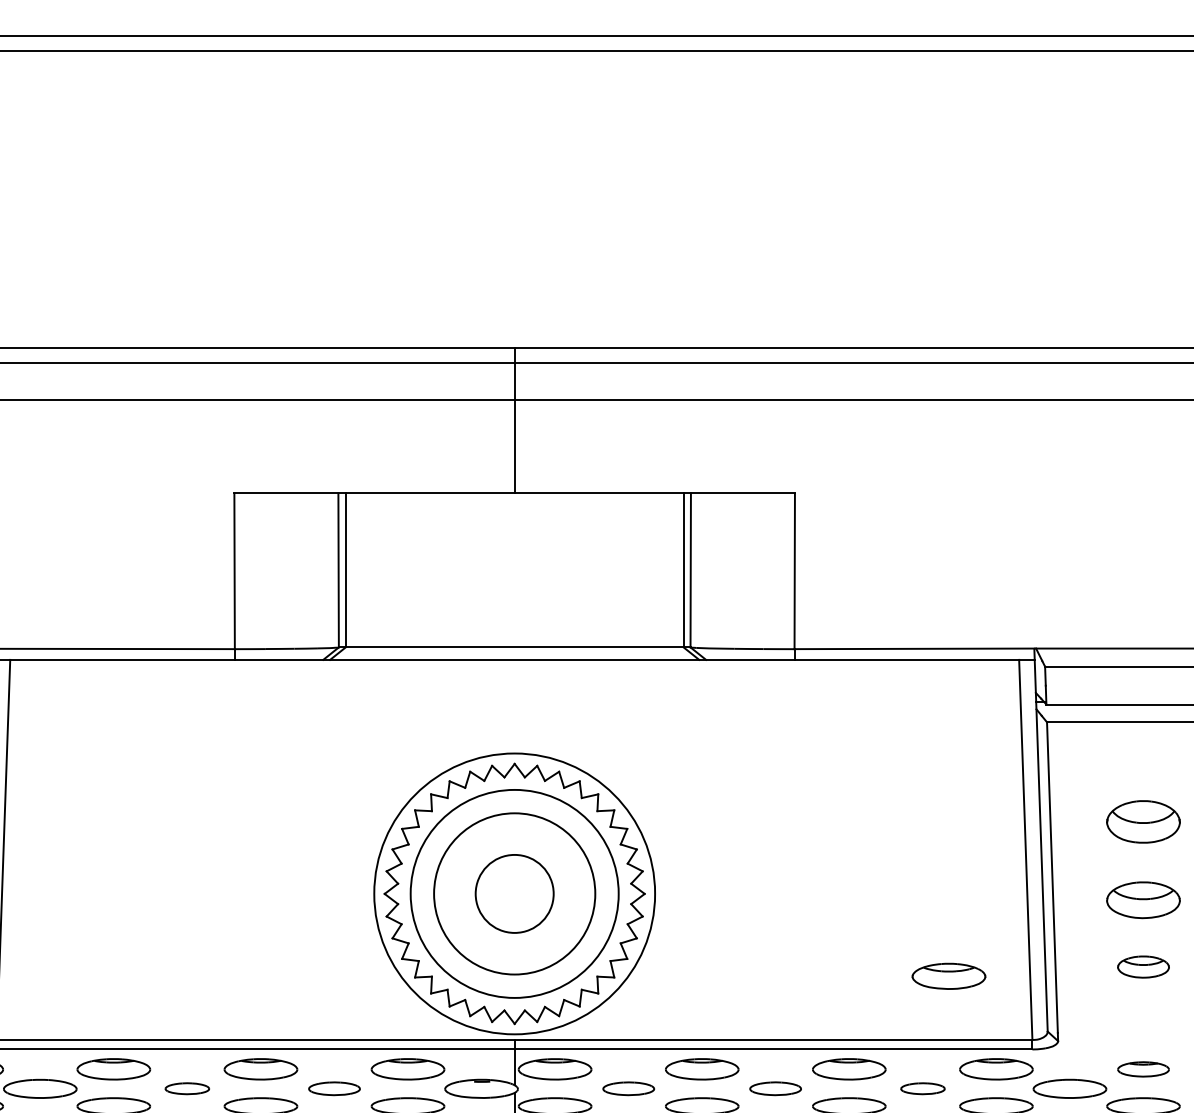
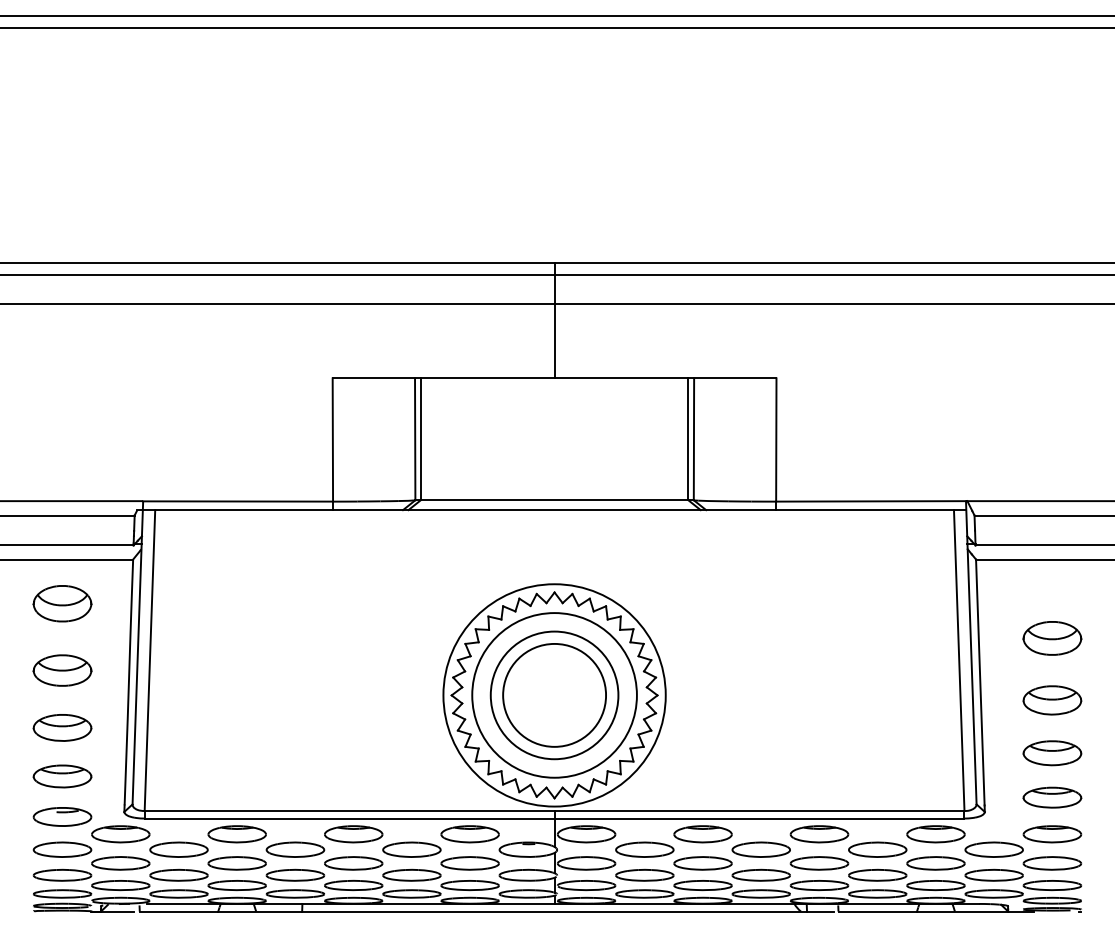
circle: (514, 892) -> (554, 694), size x1.67
part: (1143, 967) -> (1052, 753), size x1.43
part: (949, 976) -> (1052, 797), moved
part: (1143, 1069) -> (1052, 834), size x1.43
part: (187, 1088) -> (295, 849), size x1.67
part: (333, 1088) -> (411, 849), size x1.43
part: (628, 1088) -> (644, 849), size x1.43
part: (774, 1088) -> (760, 849), size x1.43
part: (922, 1088) -> (877, 849), size x1.67

